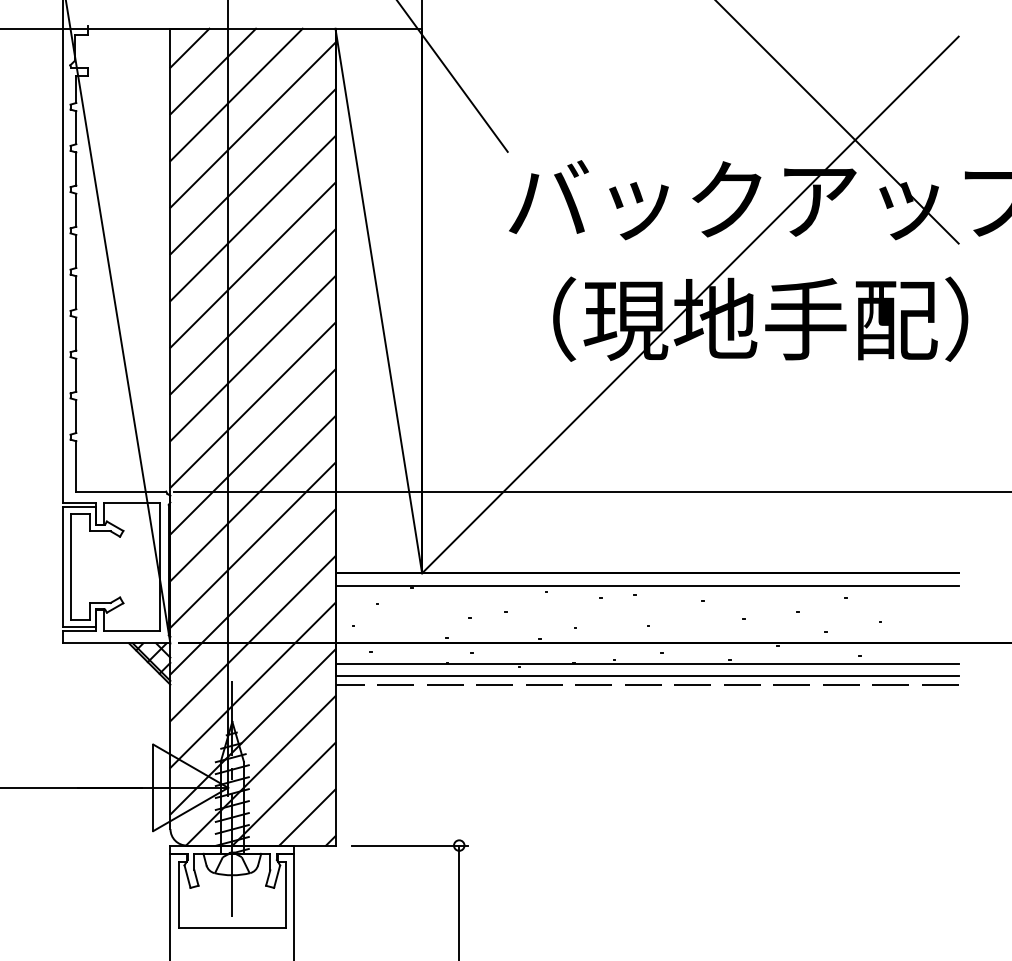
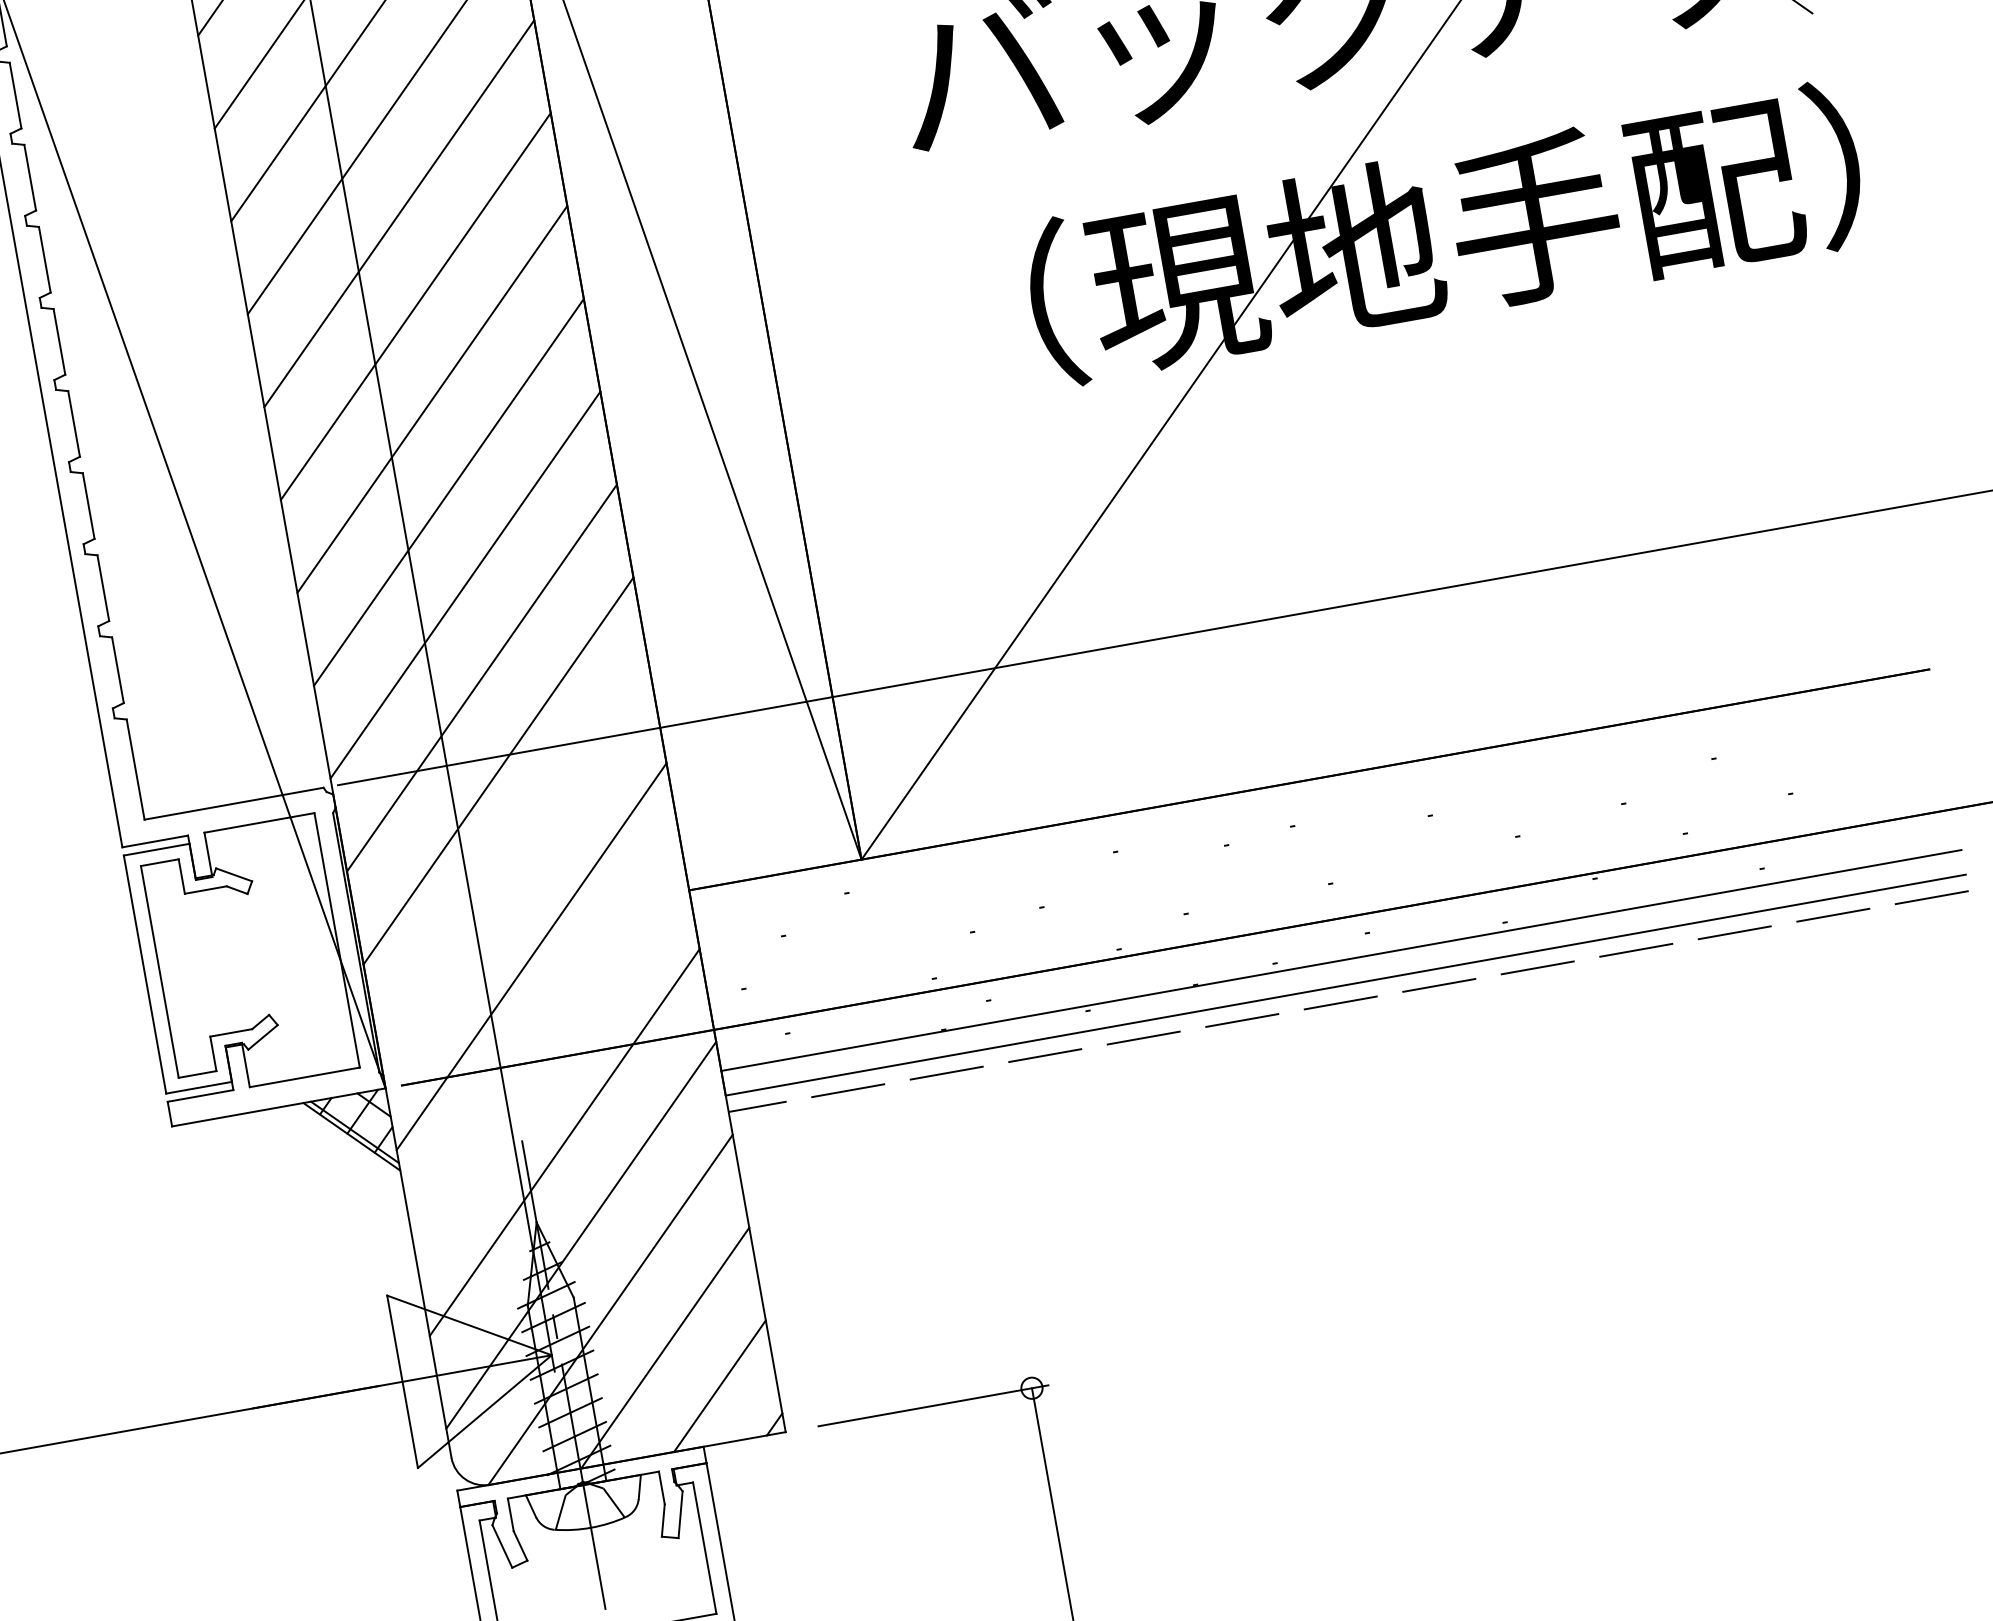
line: (252, 544) -> (513, 862), removed
line: (646, 585) -> (1312, 804), removed
line: (252, 638) -> (547, 1049), removed

